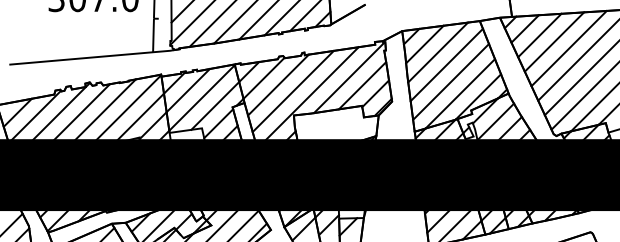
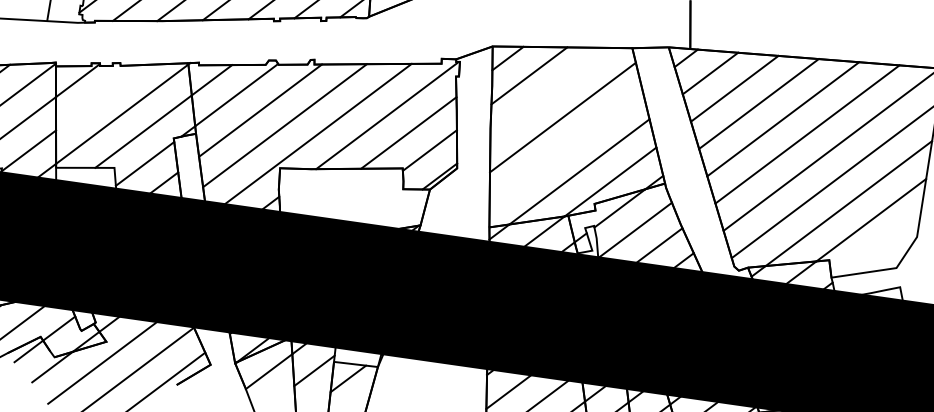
line: (438, 52) -> (551, 93), removed
line: (451, 81) -> (567, 147), removed
line: (187, 90) -> (98, 97), removed

